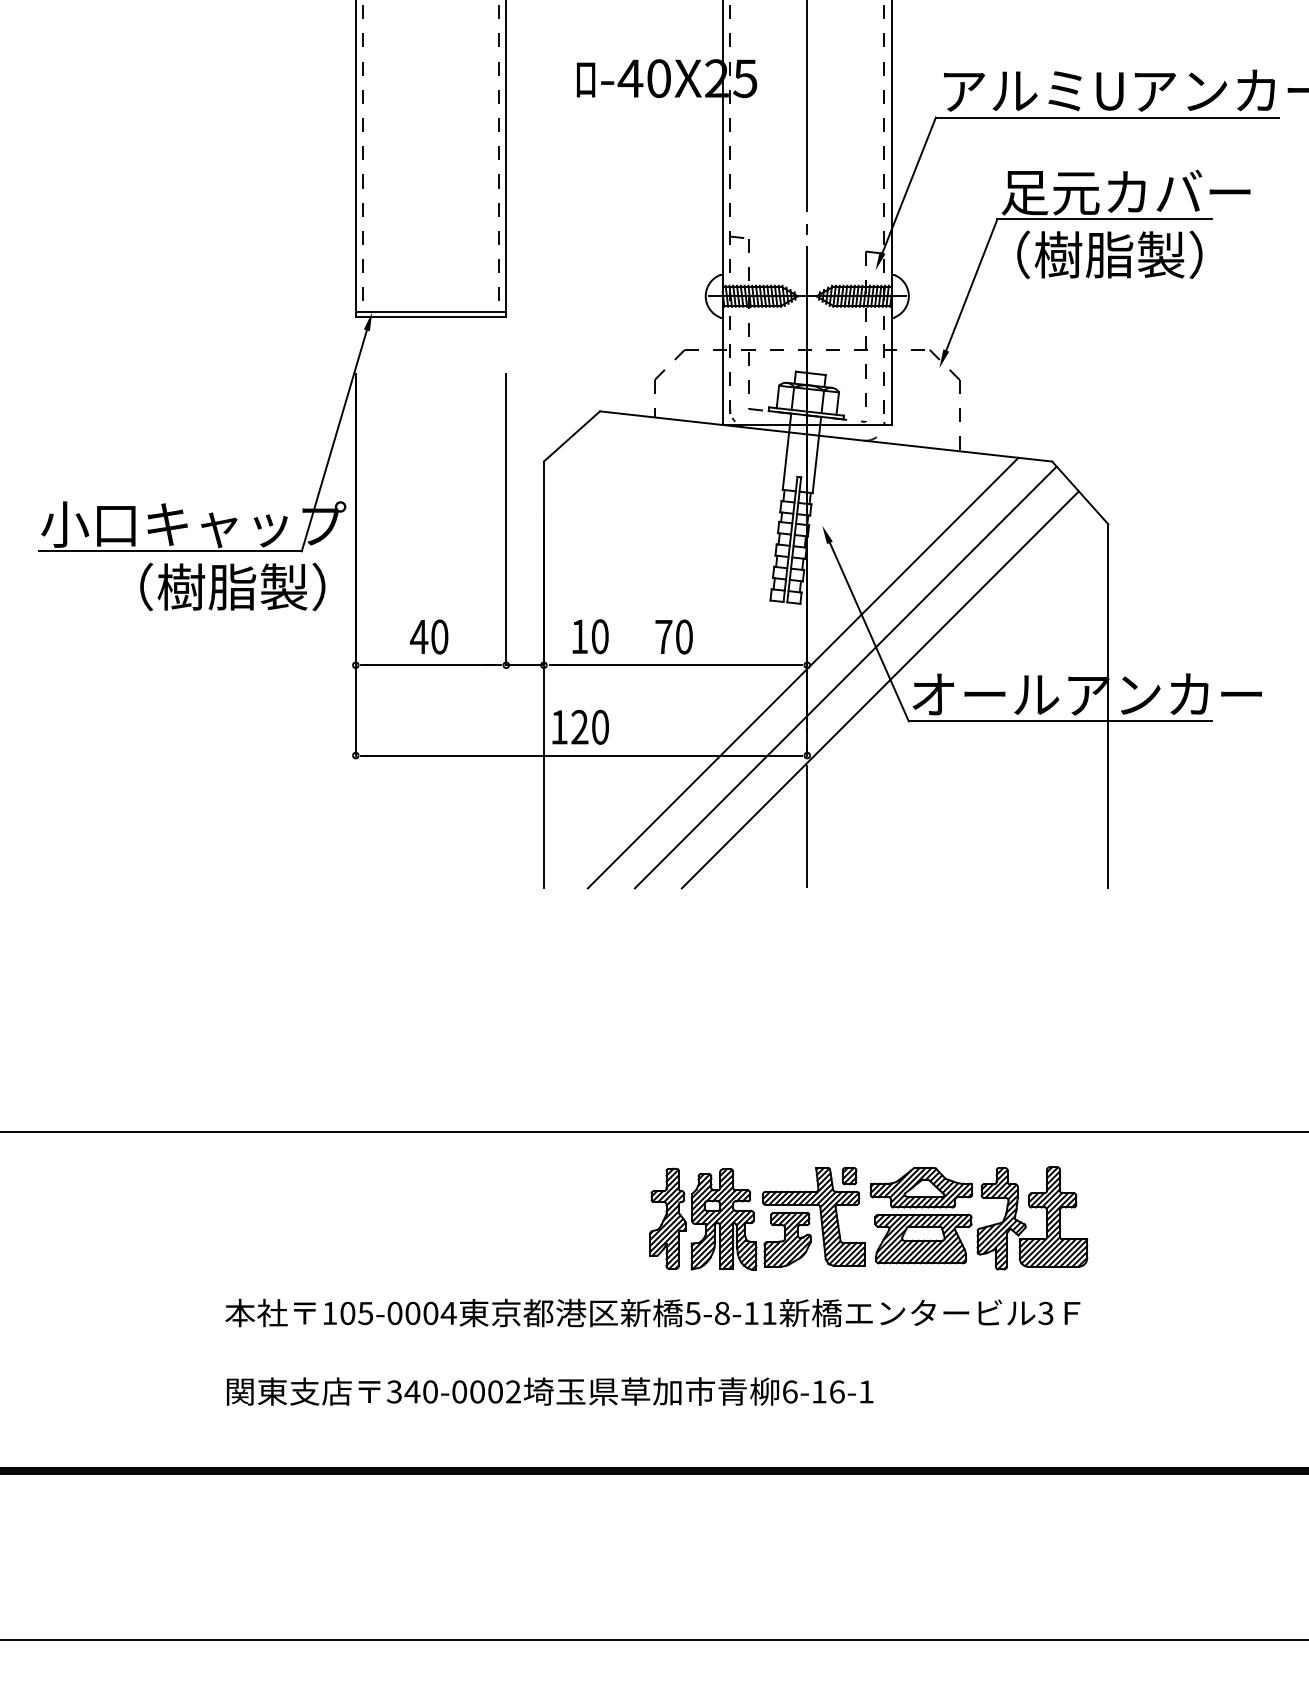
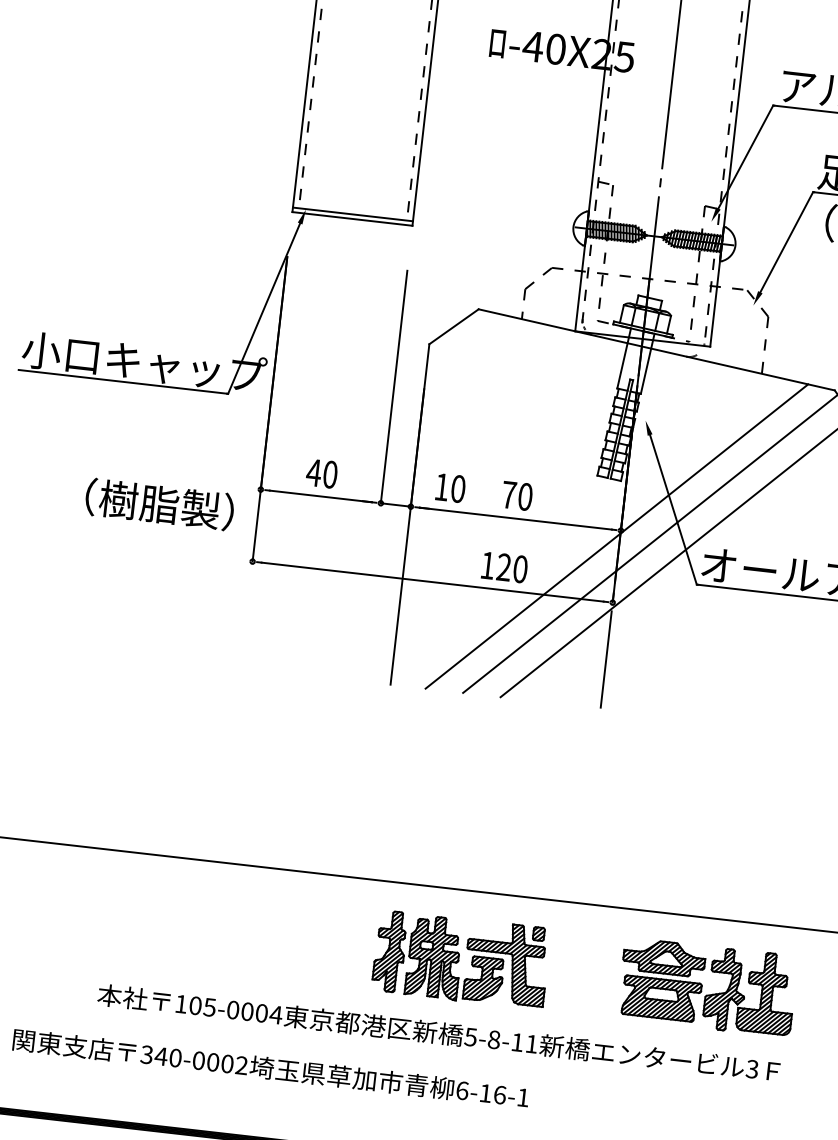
text: (232, 586) -> (159, 504), moved
text: (580, 726) -> (504, 566), moved
part: (757, 1218) -> (461, 959), moved
text: (550, 1391) -> (271, 1068), moved

